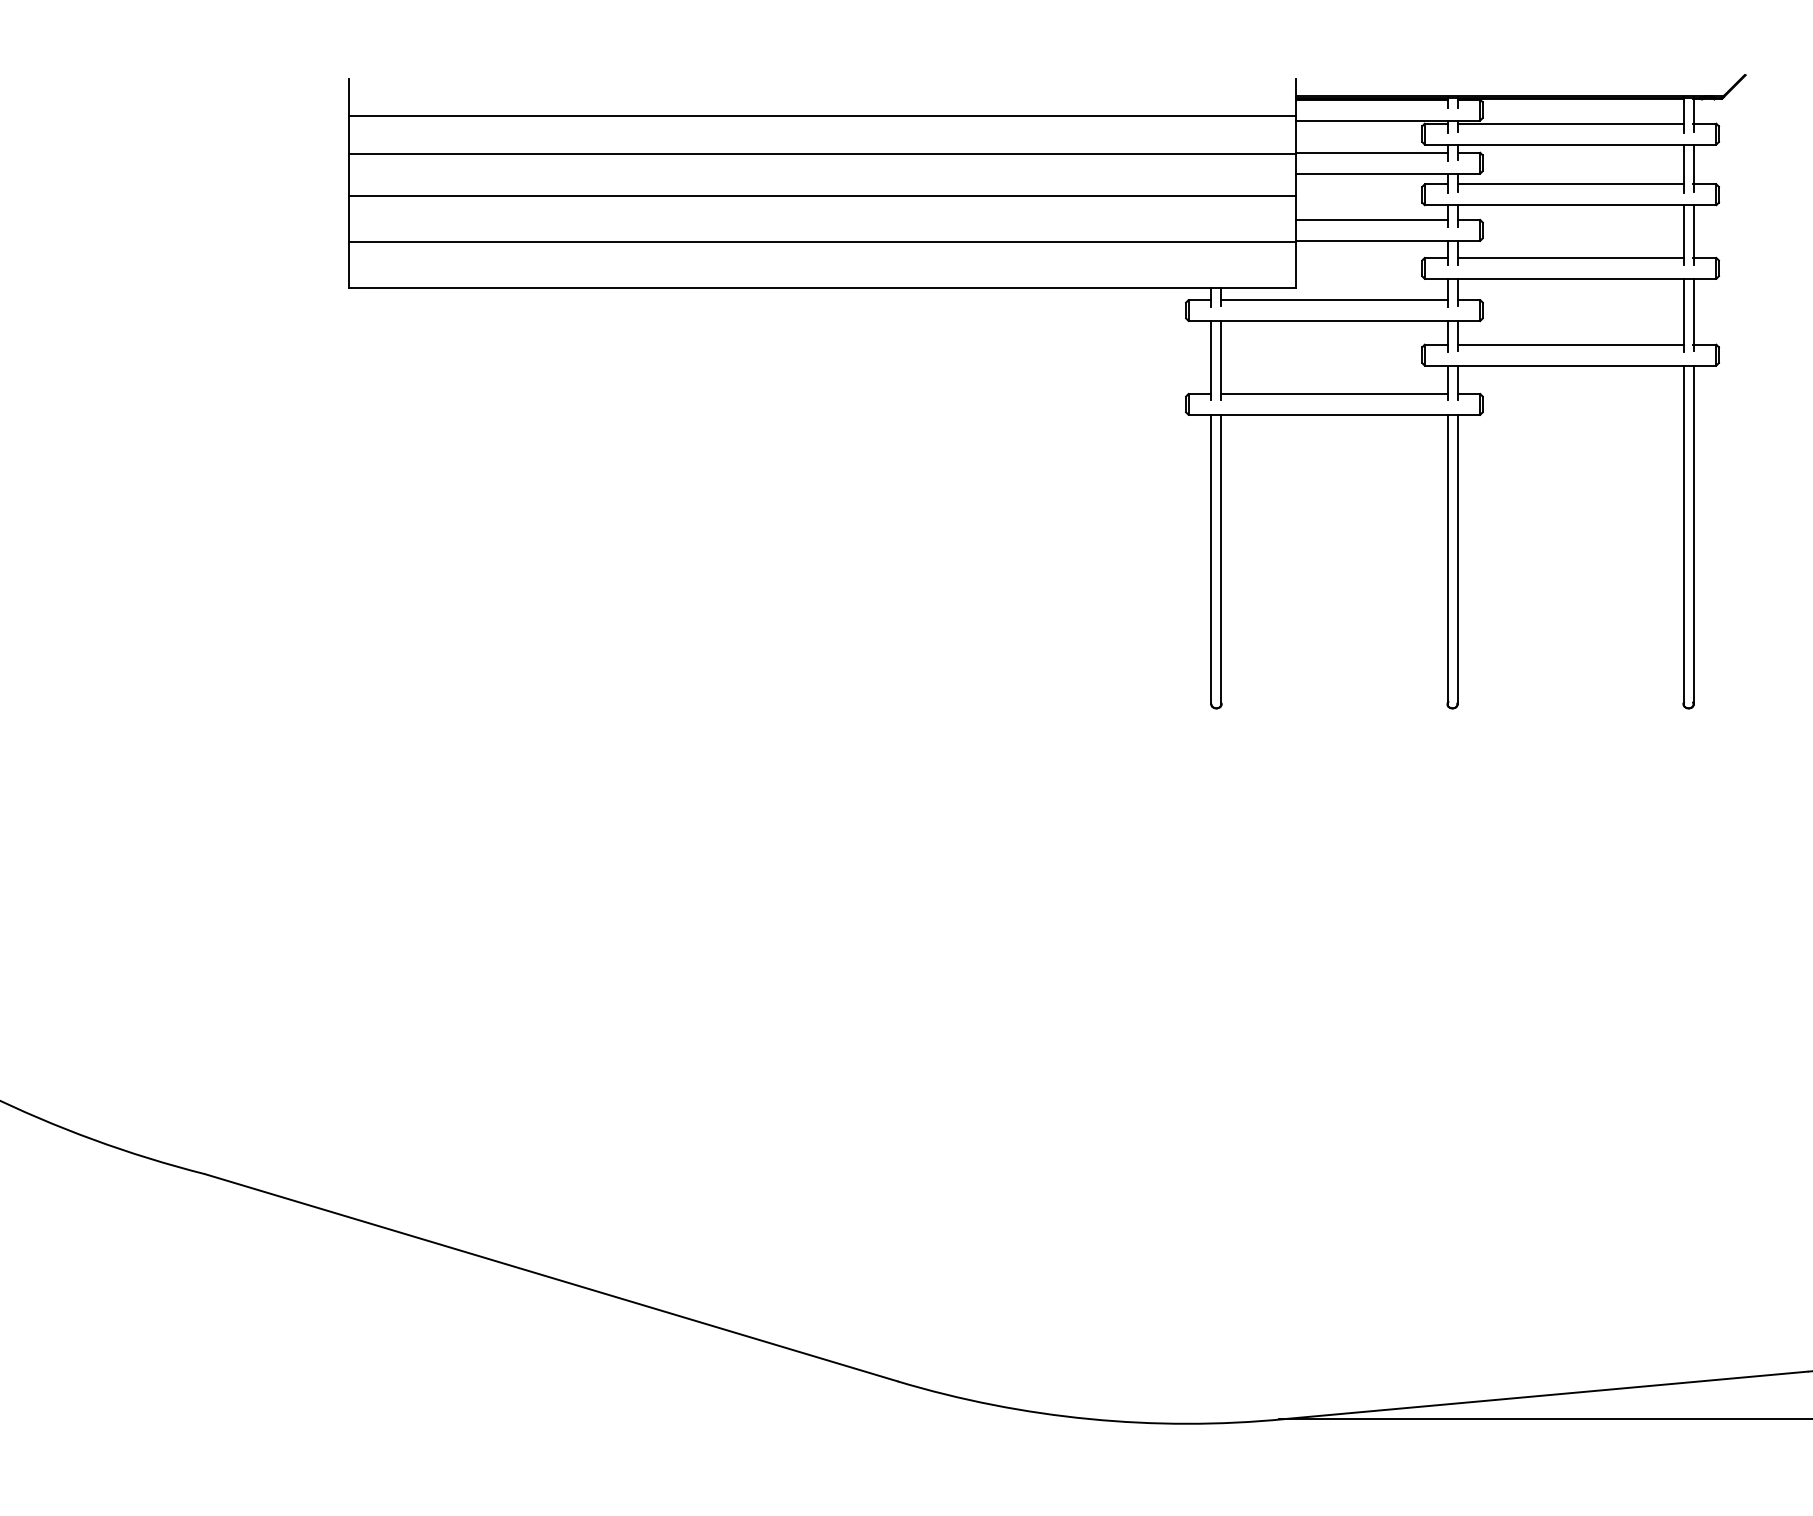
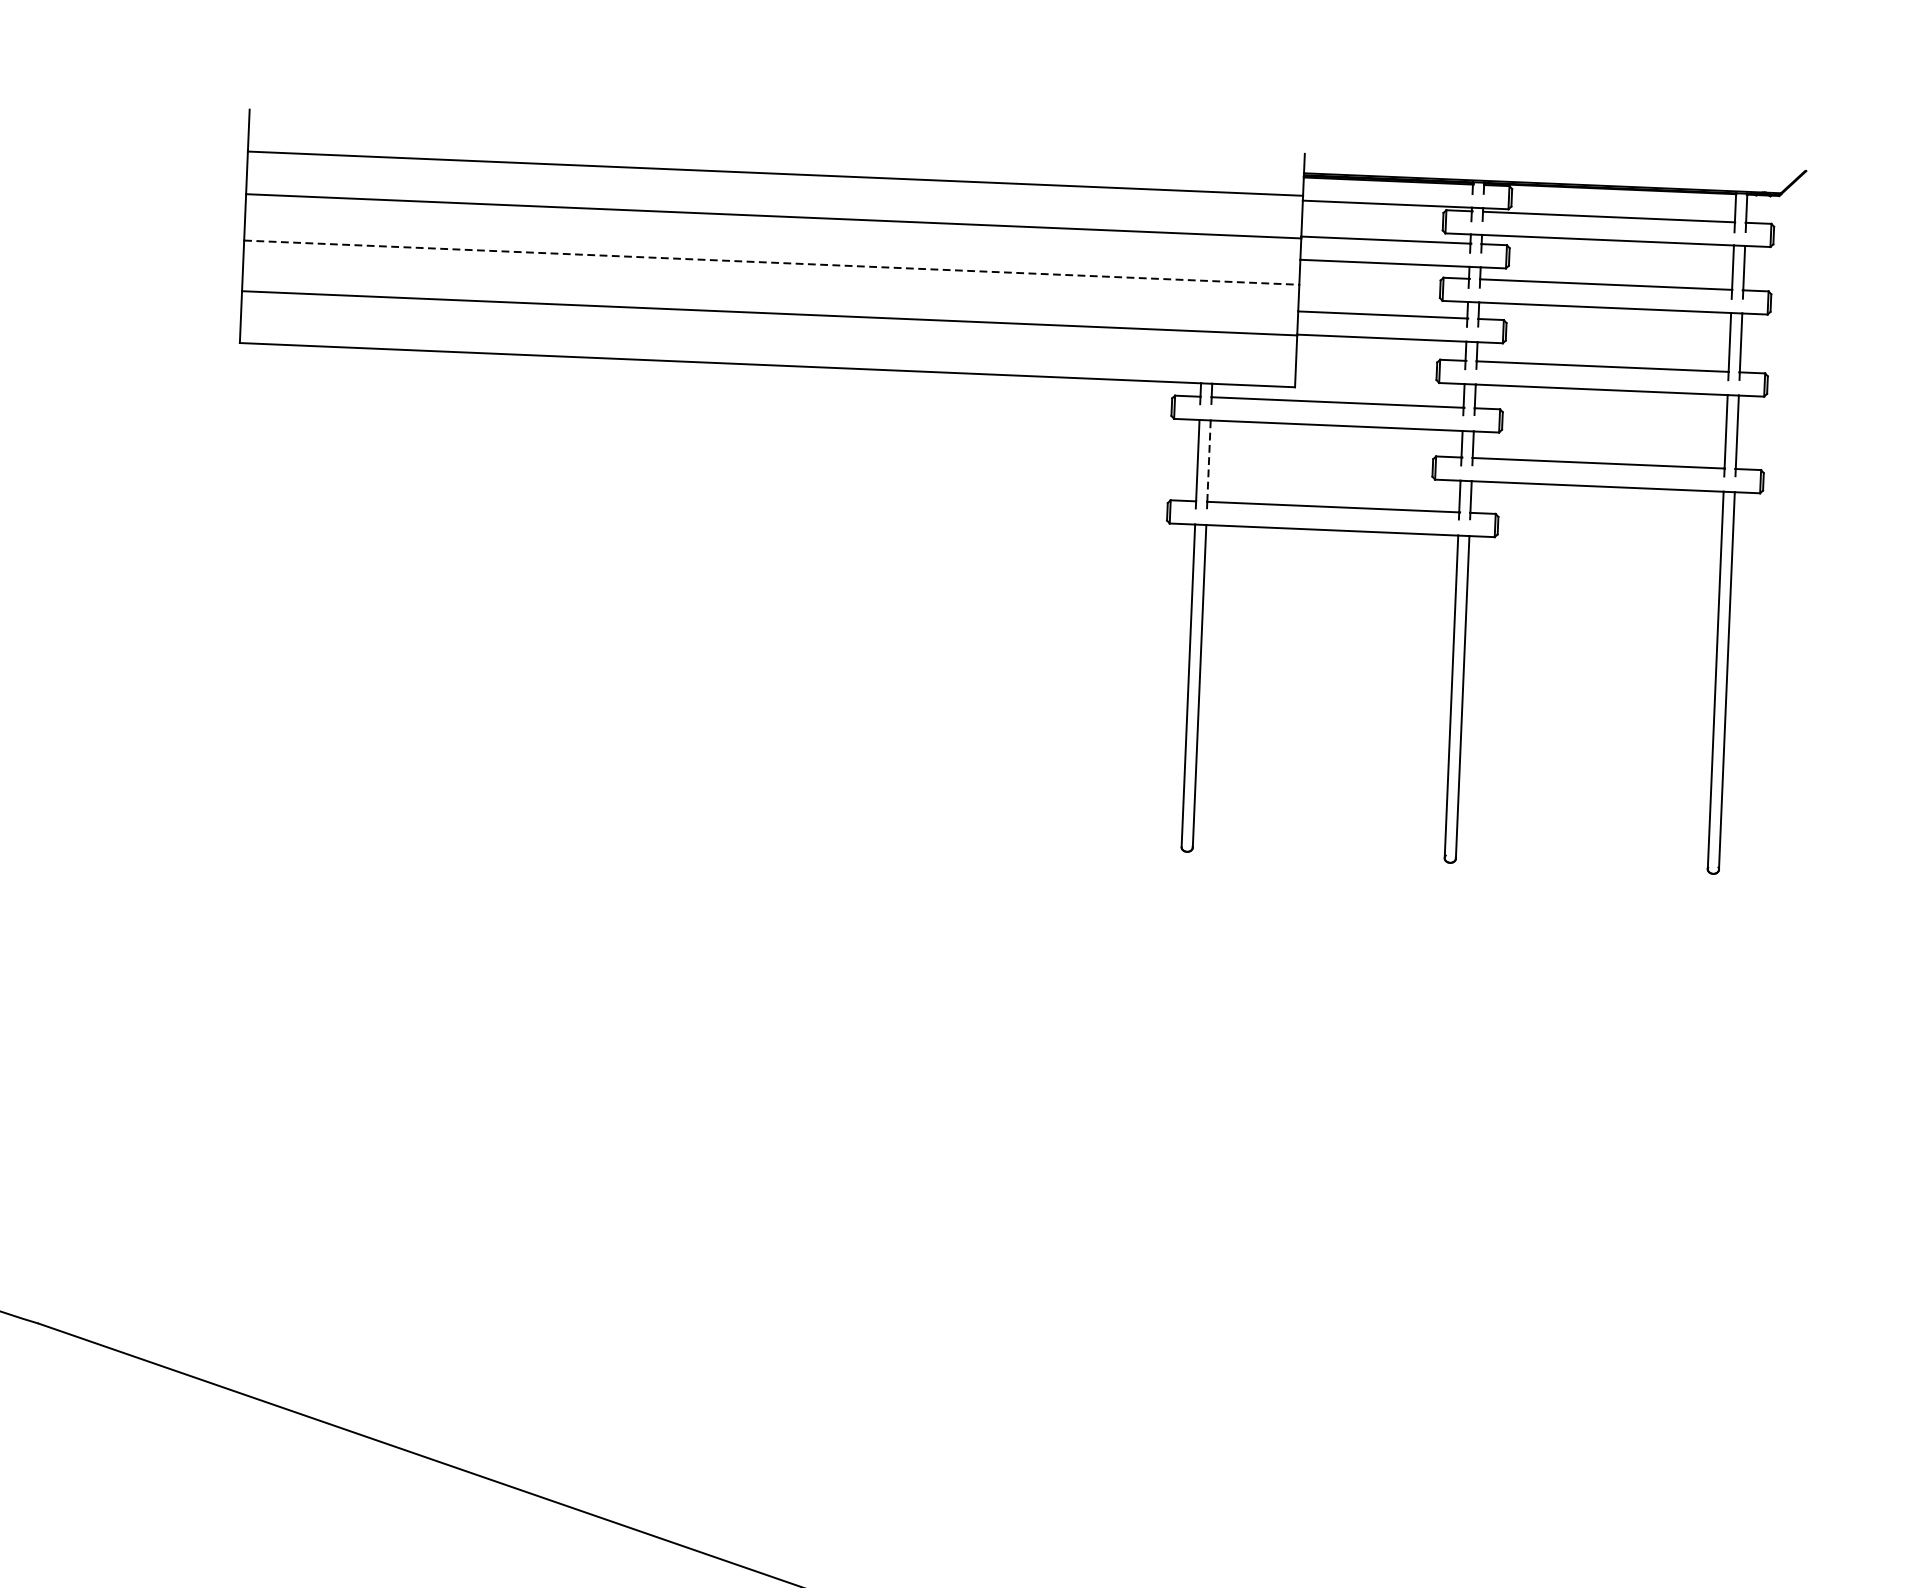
line: (822, 196) -> (772, 263), solid -> dashed
line: (1221, 357) -> (1209, 461), solid -> dashed

